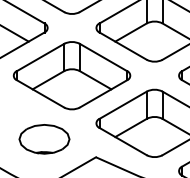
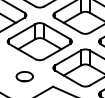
part: (44, 138) -> (24, 76), size x0.6

